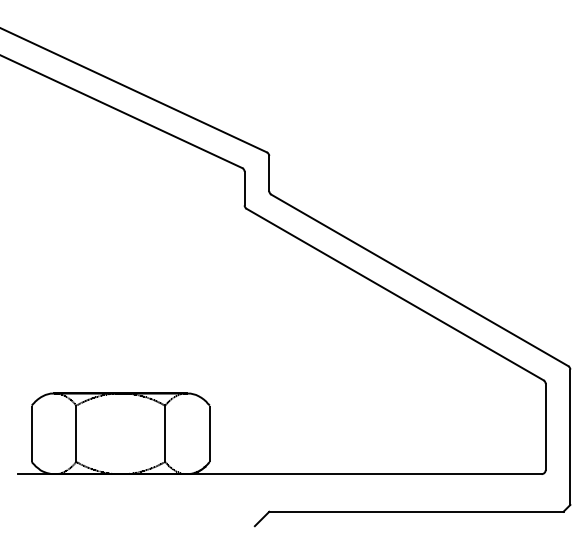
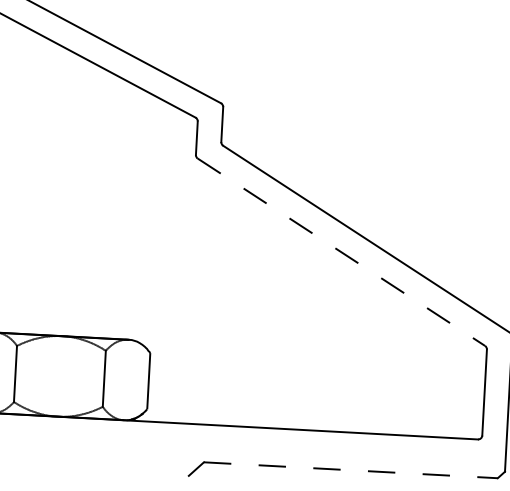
line: (395, 294) -> (341, 252), solid -> dashed
line: (416, 511) -> (351, 469), solid -> dashed

